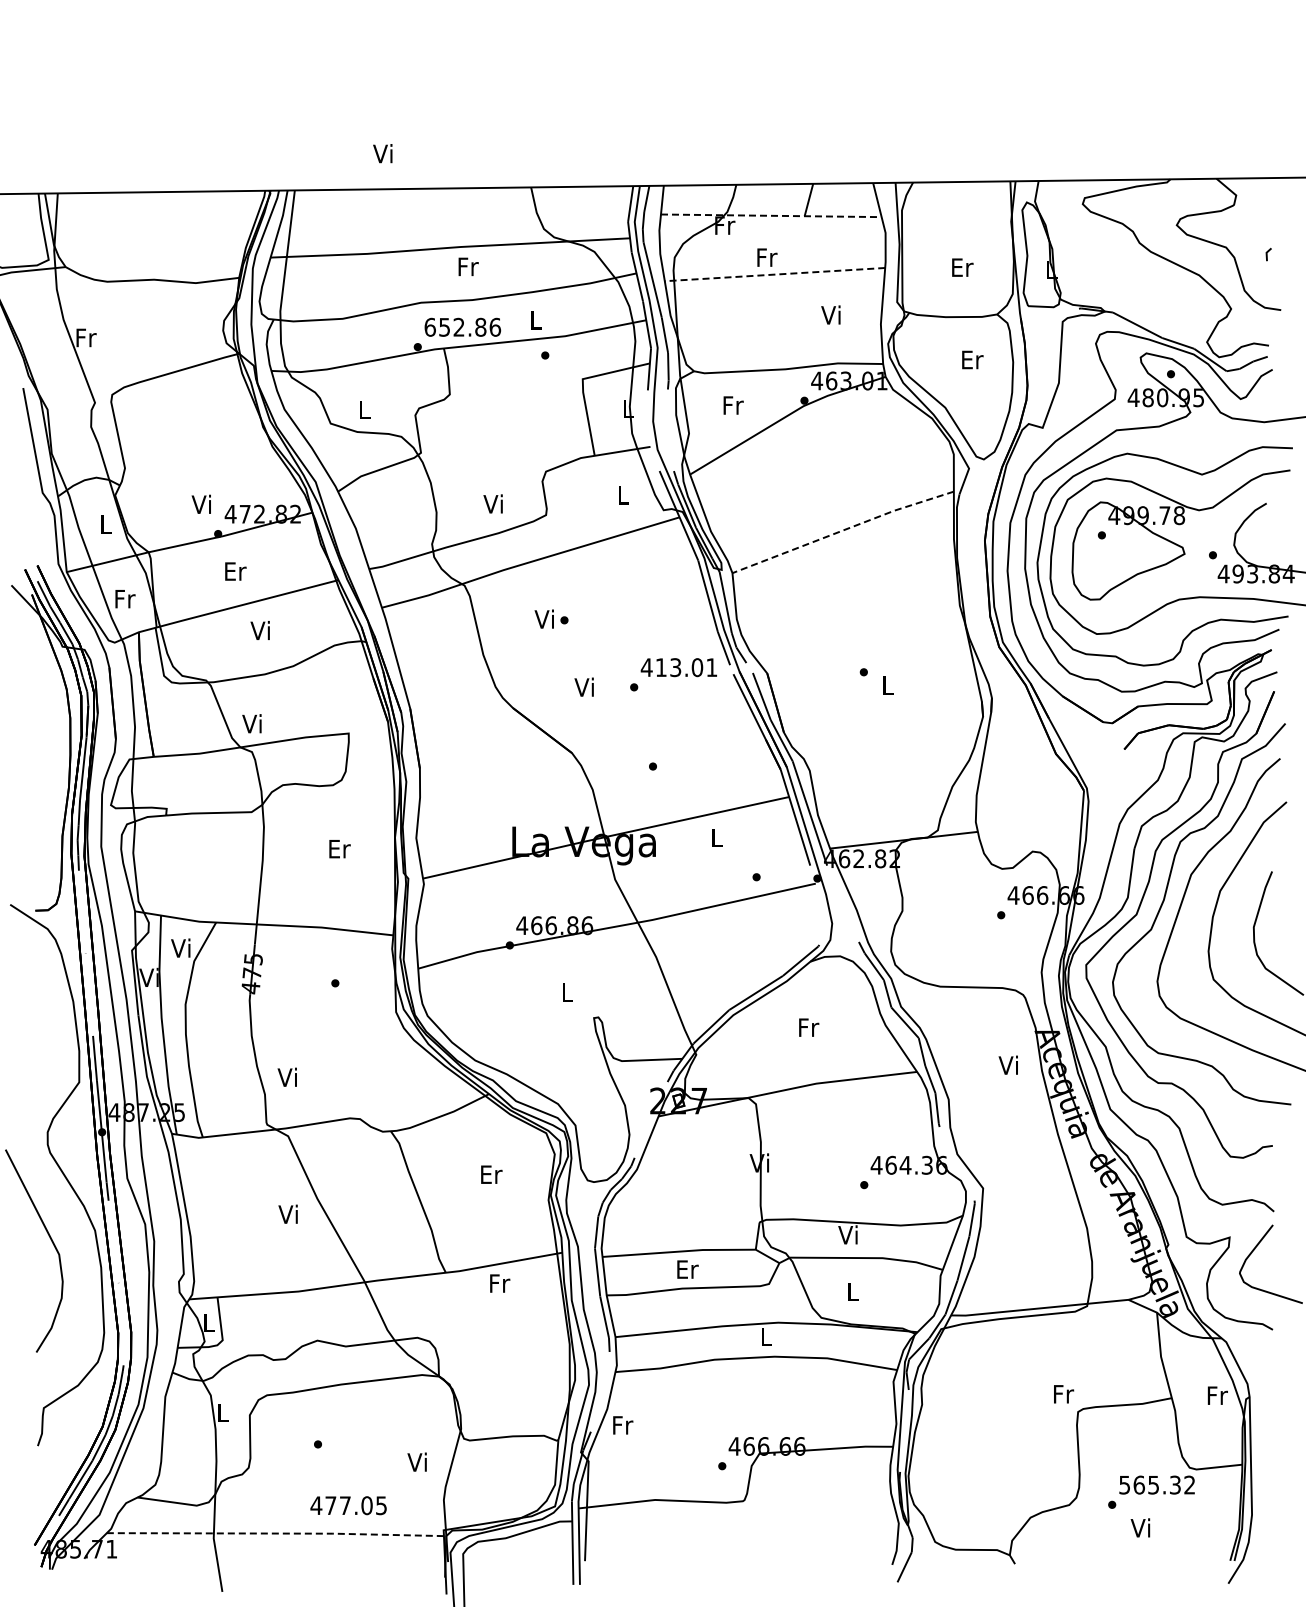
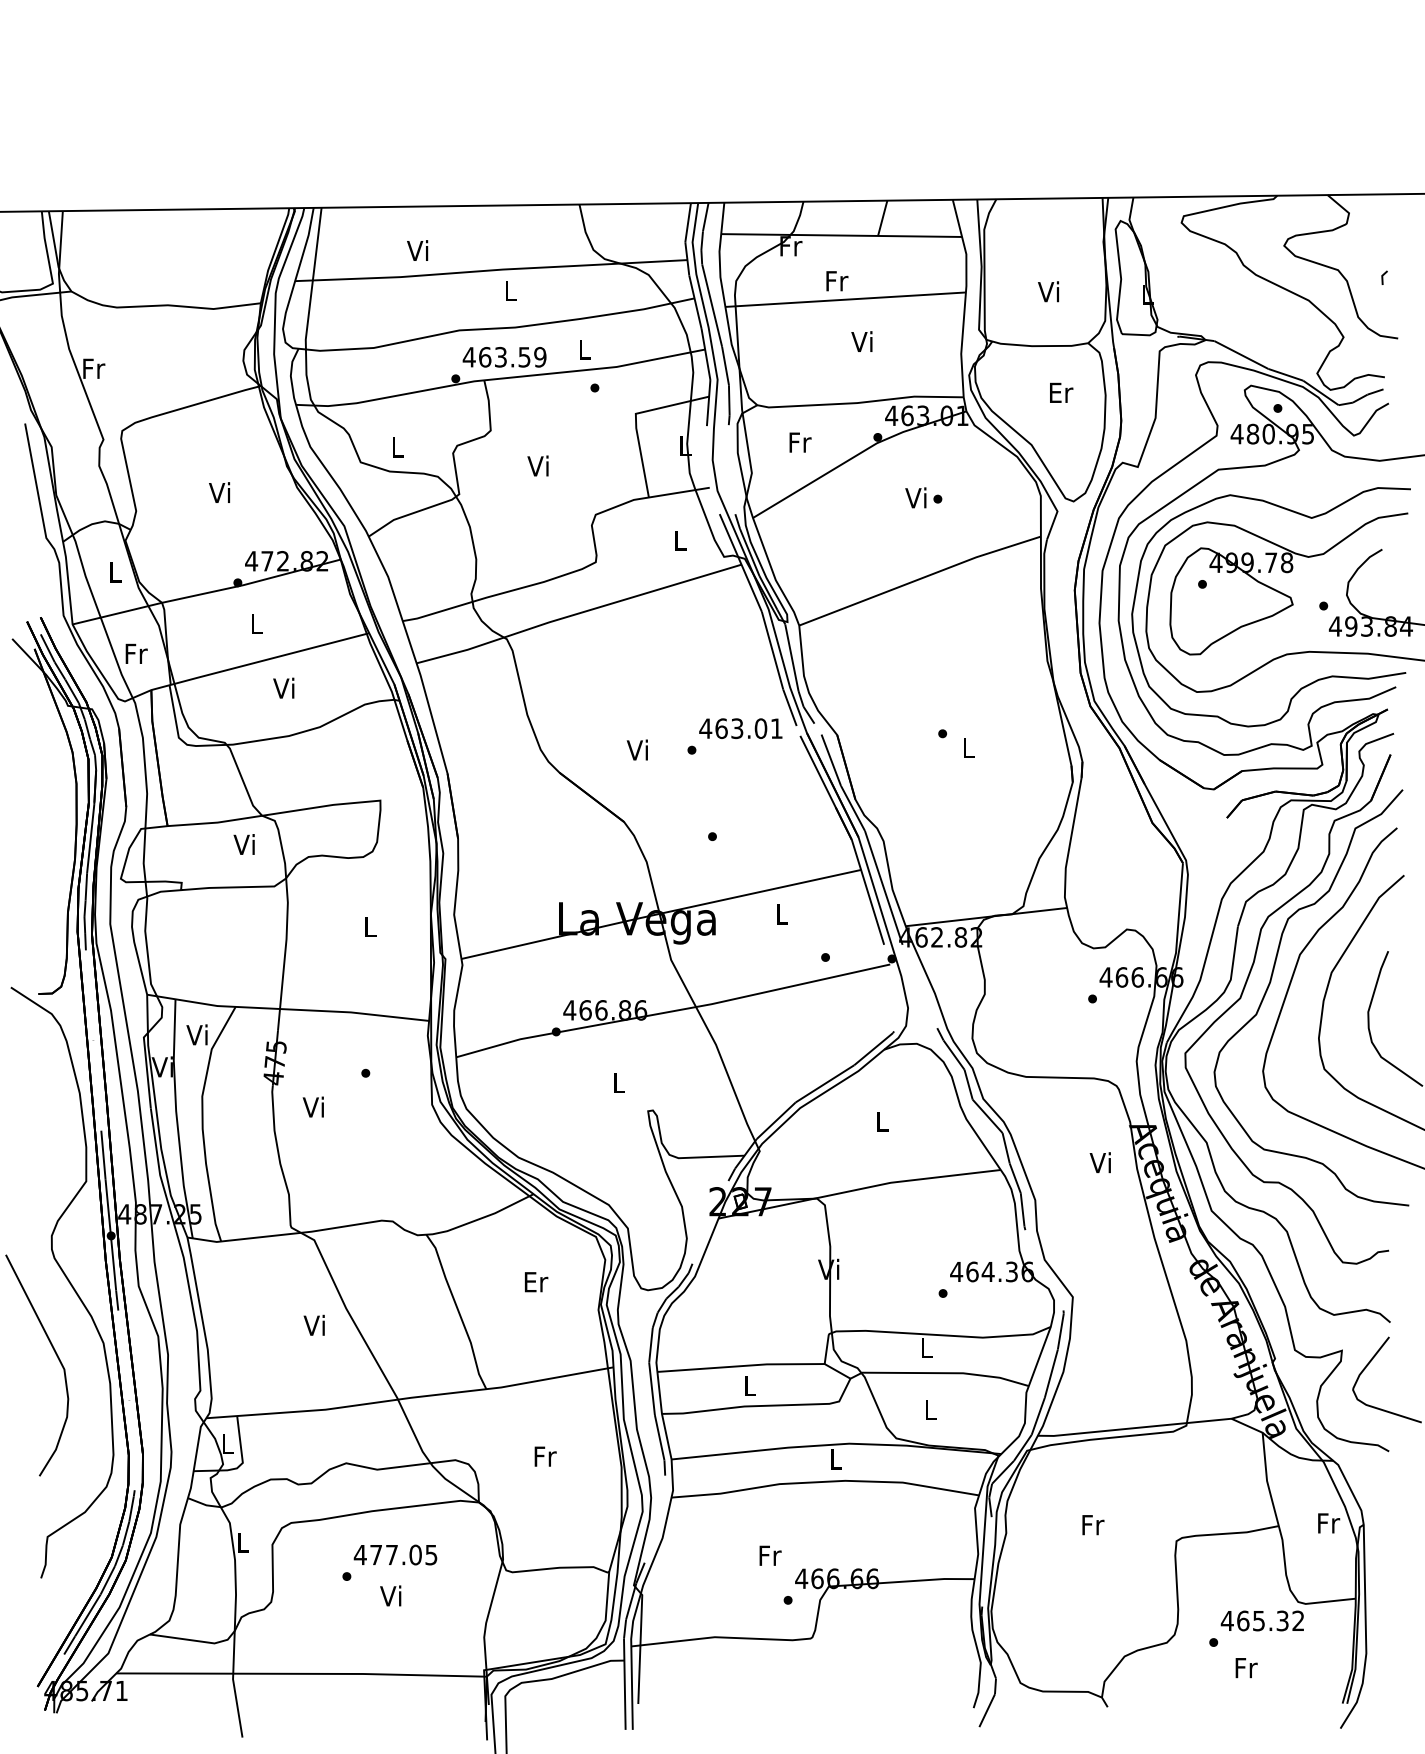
text: (382, 153) -> (417, 250), moved
line: (771, 215) -> (841, 235), dashed -> solid
text: (468, 266) -> (511, 290), Fr -> L
text: (962, 266) -> (1050, 290), Er -> Vi
line: (774, 274) -> (845, 299), dashed -> solid
text: (830, 314) -> (861, 341), moved
text: (462, 326) -> (504, 356), 652.86 -> 463.59
text: (200, 503) -> (218, 491), moved
text: (492, 503) -> (537, 465), moved
line: (843, 530) -> (920, 579), dashed -> solid
text: (235, 571) -> (256, 623), Er -> L
text: (551, 618) -> (923, 497), moved
text: (661, 667) -> (721, 728), 413.01 -> 463.01
text: (251, 723) -> (243, 844), moved
text: (339, 849) -> (370, 927), Er -> L
text: (809, 1027) -> (883, 1121), Fr -> L
text: (286, 1076) -> (312, 1106), moved
text: (847, 1234) -> (924, 1347), Vi -> L
text: (687, 1269) -> (750, 1385), Er -> L
text: (500, 1283) -> (546, 1456), moved
text: (1064, 1394) -> (1093, 1525), moved
text: (623, 1425) -> (770, 1555), moved
text: (416, 1461) -> (389, 1595), moved
text: (1124, 1485) -> (1227, 1621), 565.32 -> 465.32
text: (348, 1505) -> (395, 1554), moved
text: (1141, 1527) -> (1245, 1667), Vi -> Fr
line: (277, 1533) -> (302, 1673), dashed -> solid

